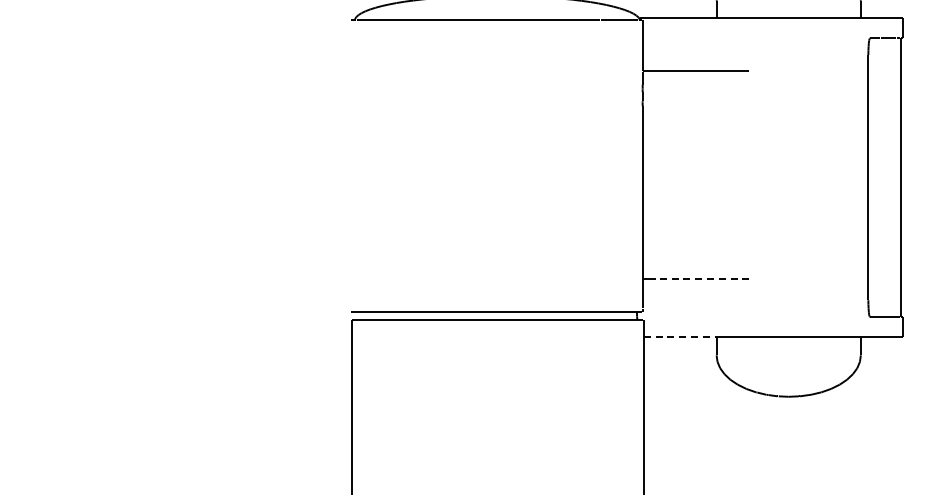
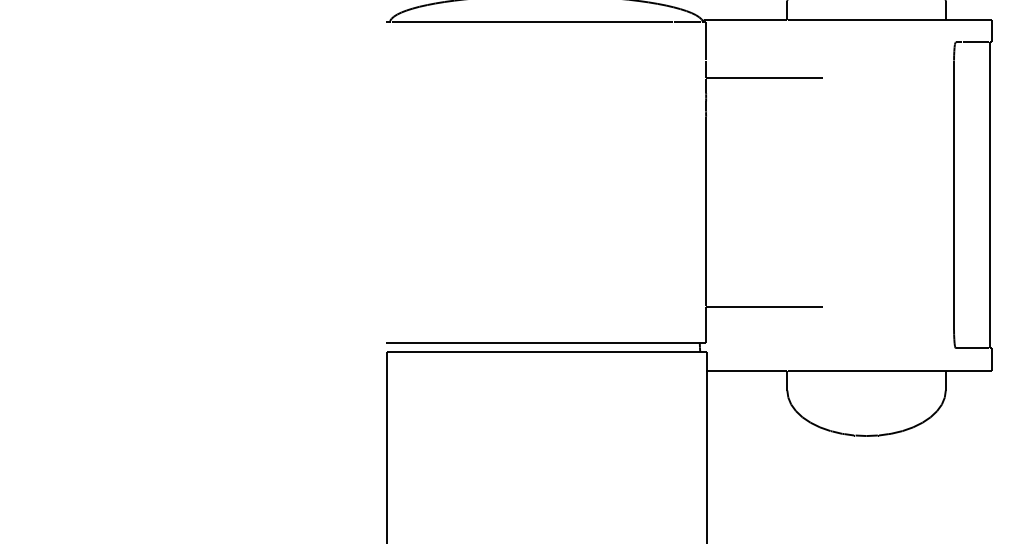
line: (702, 279) -> (771, 307), dashed -> solid
line: (680, 337) -> (747, 370), dashed -> solid

